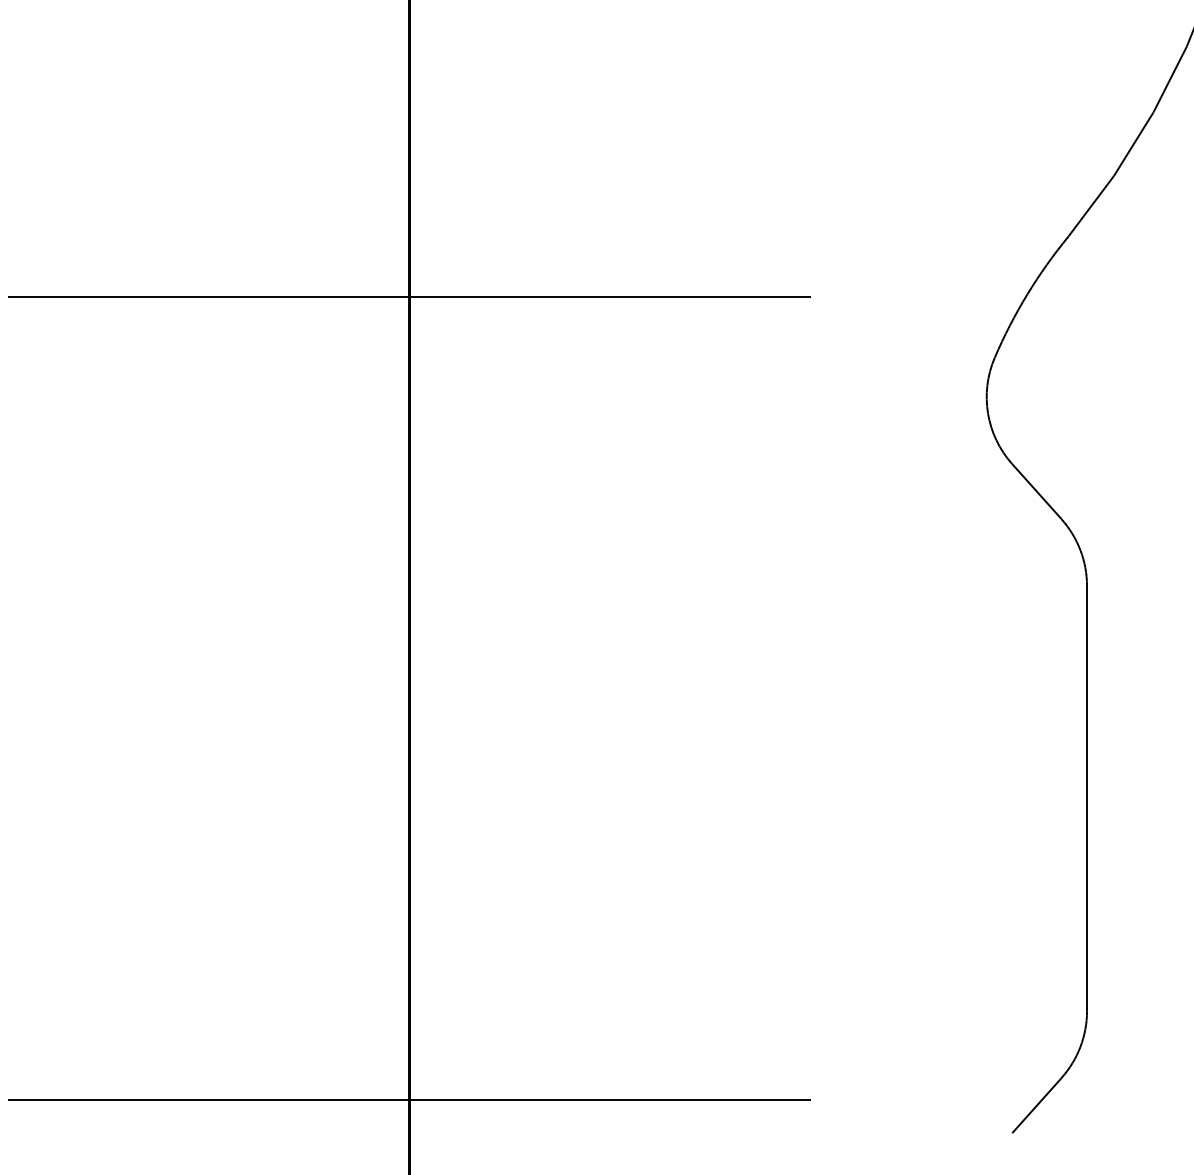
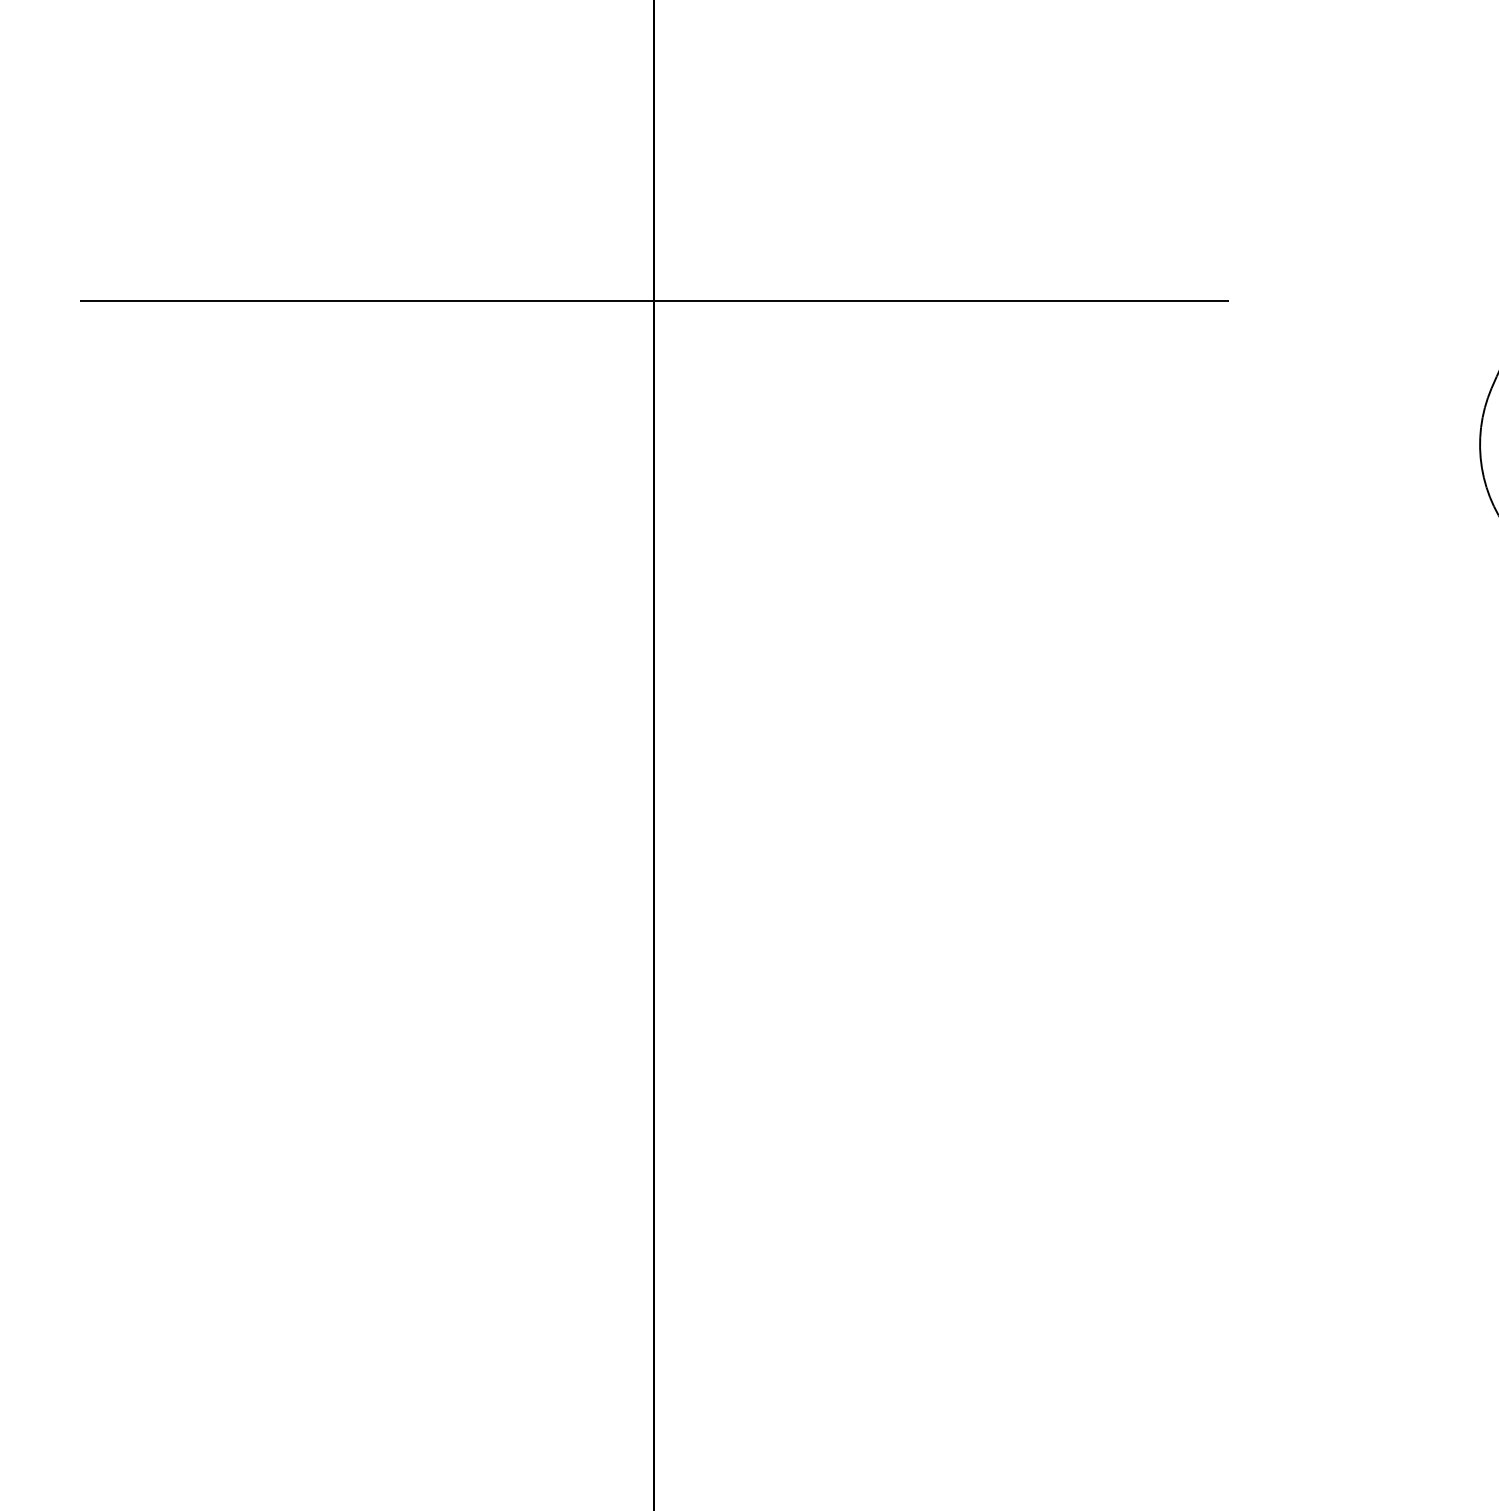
line: (409, 1099) -> (654, 1449), removed

